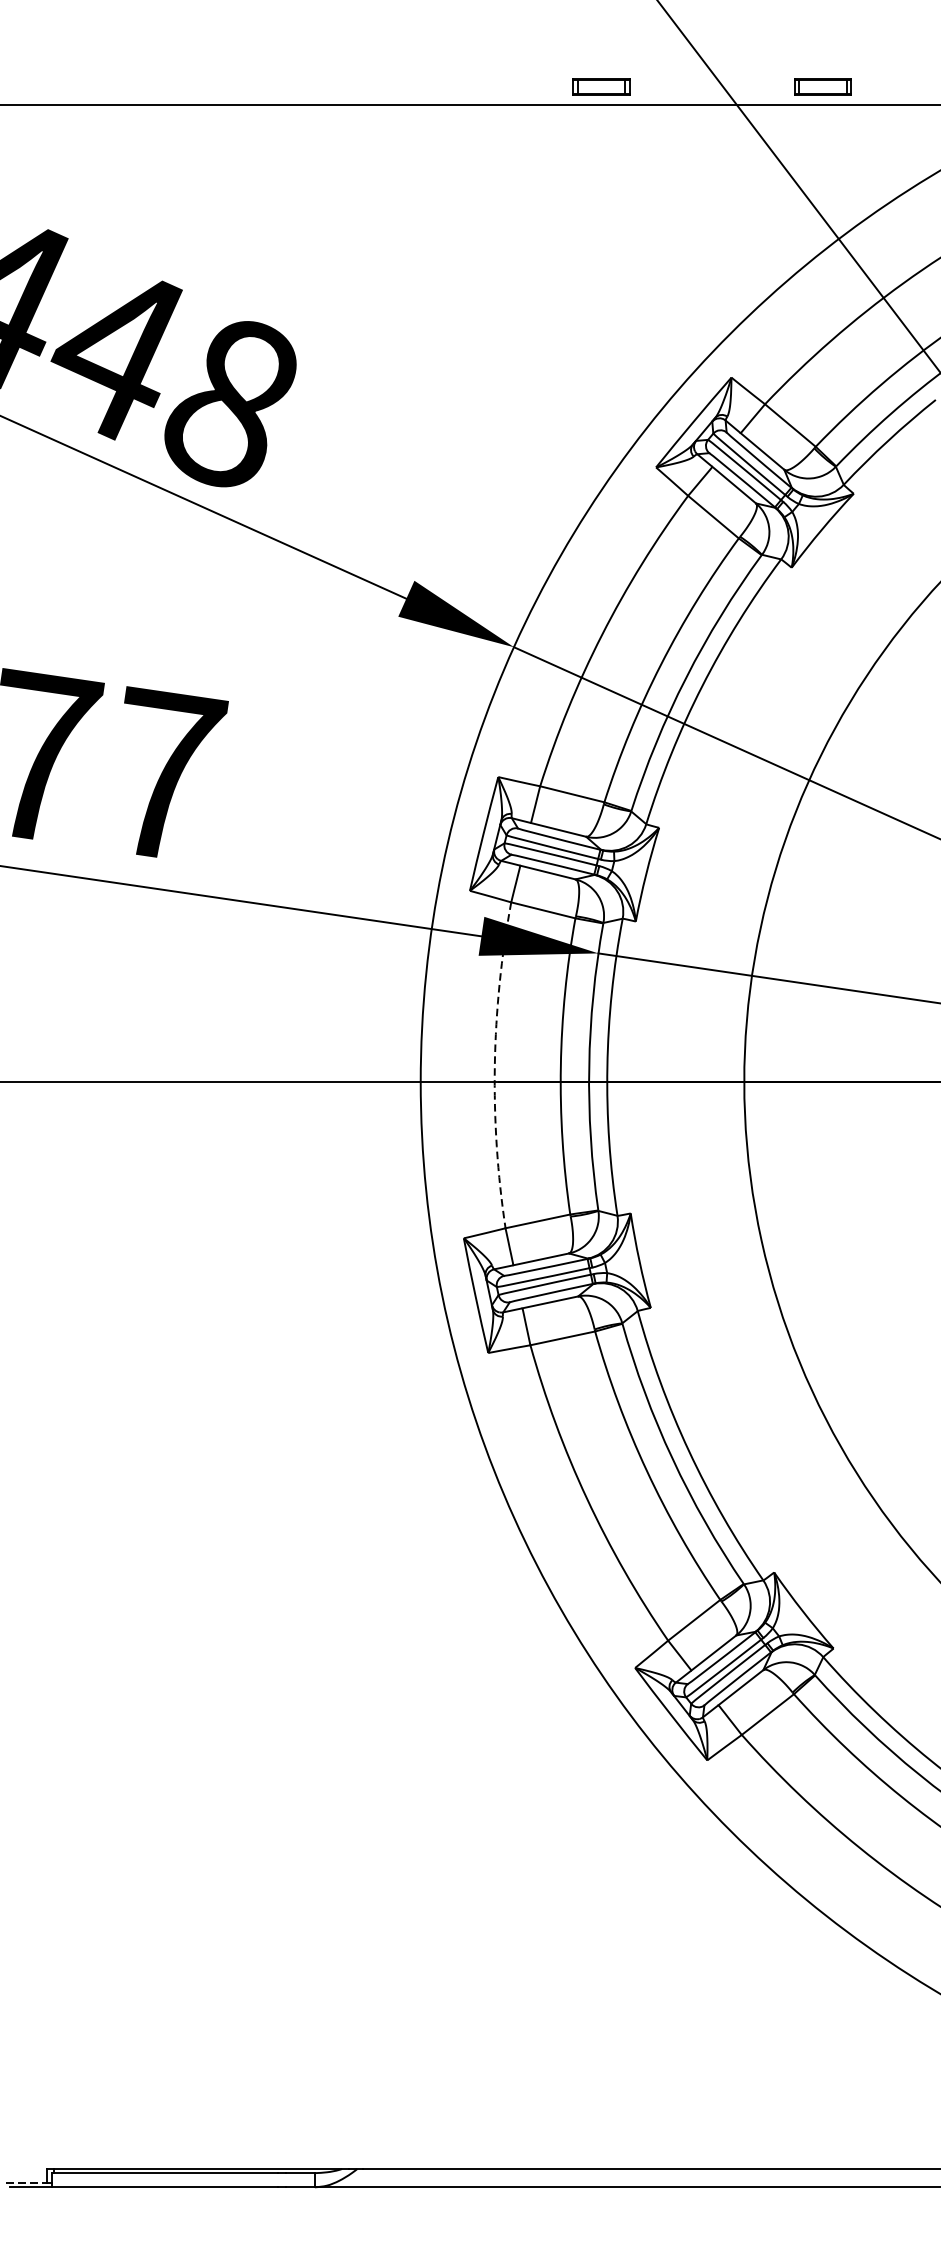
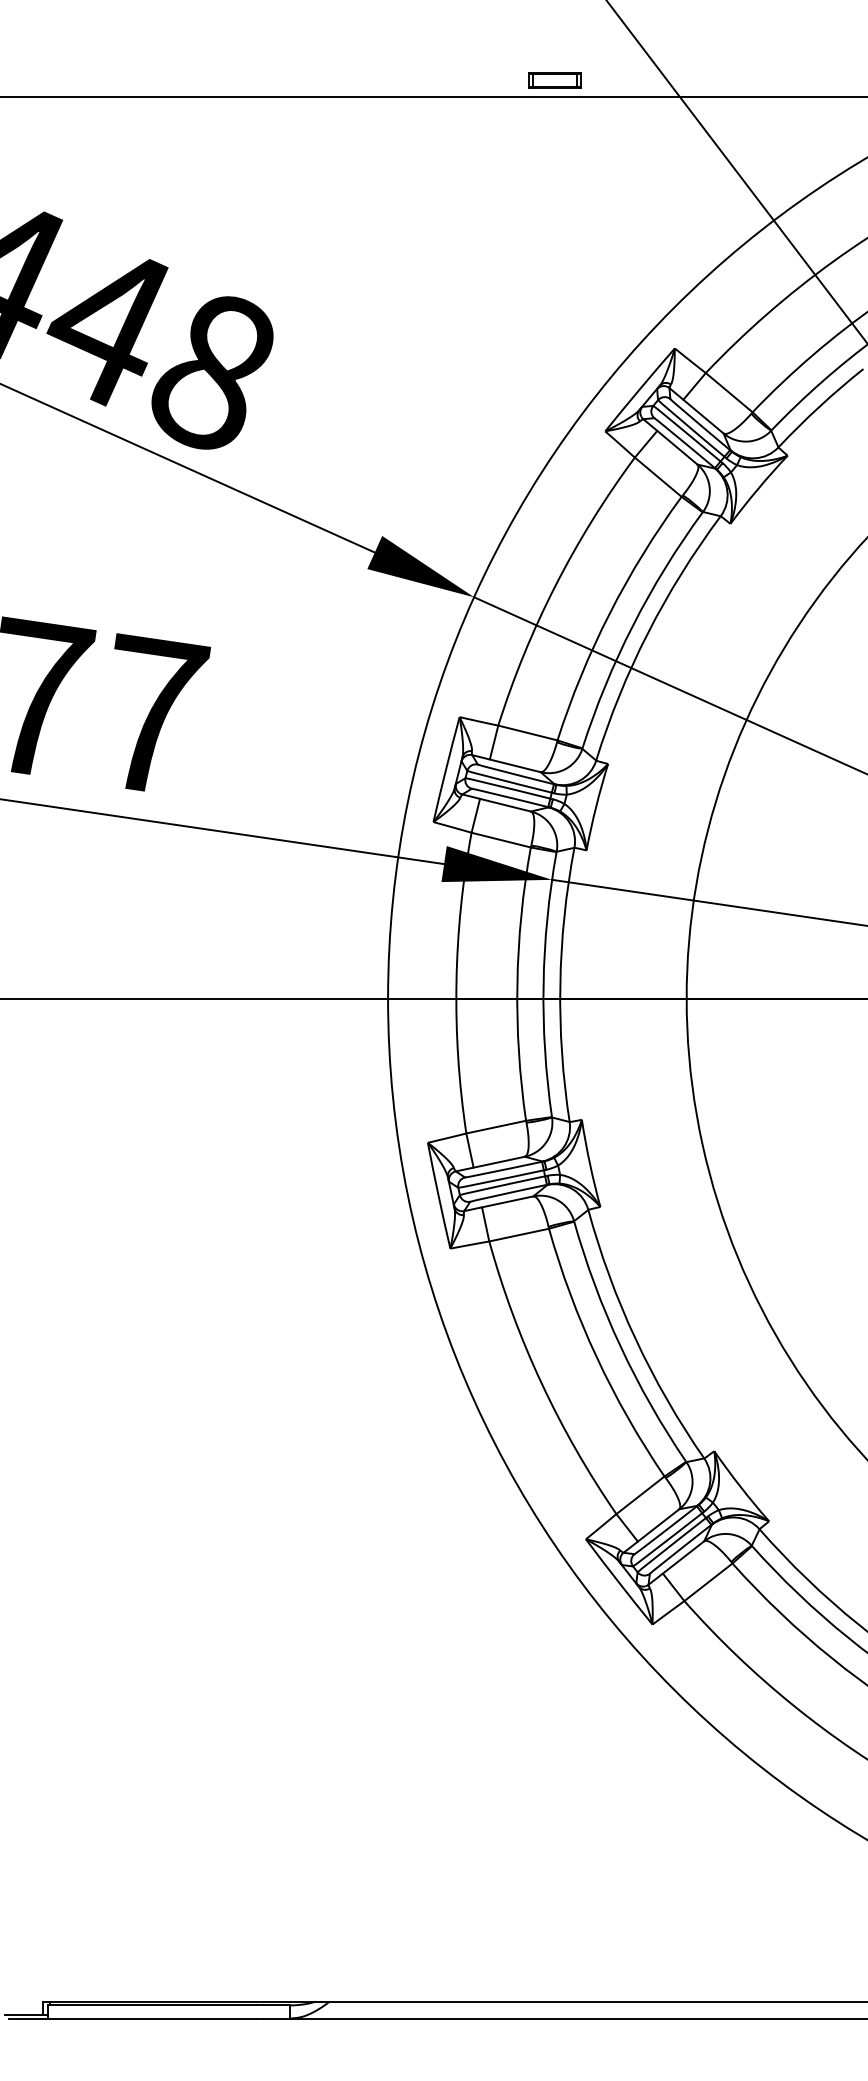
part: (822, 87) -> (758, 80), removed
arc: (494, 1064) -> (456, 982), dashed -> solid
line: (26, 2182) -> (24, 2014), dashed -> solid

